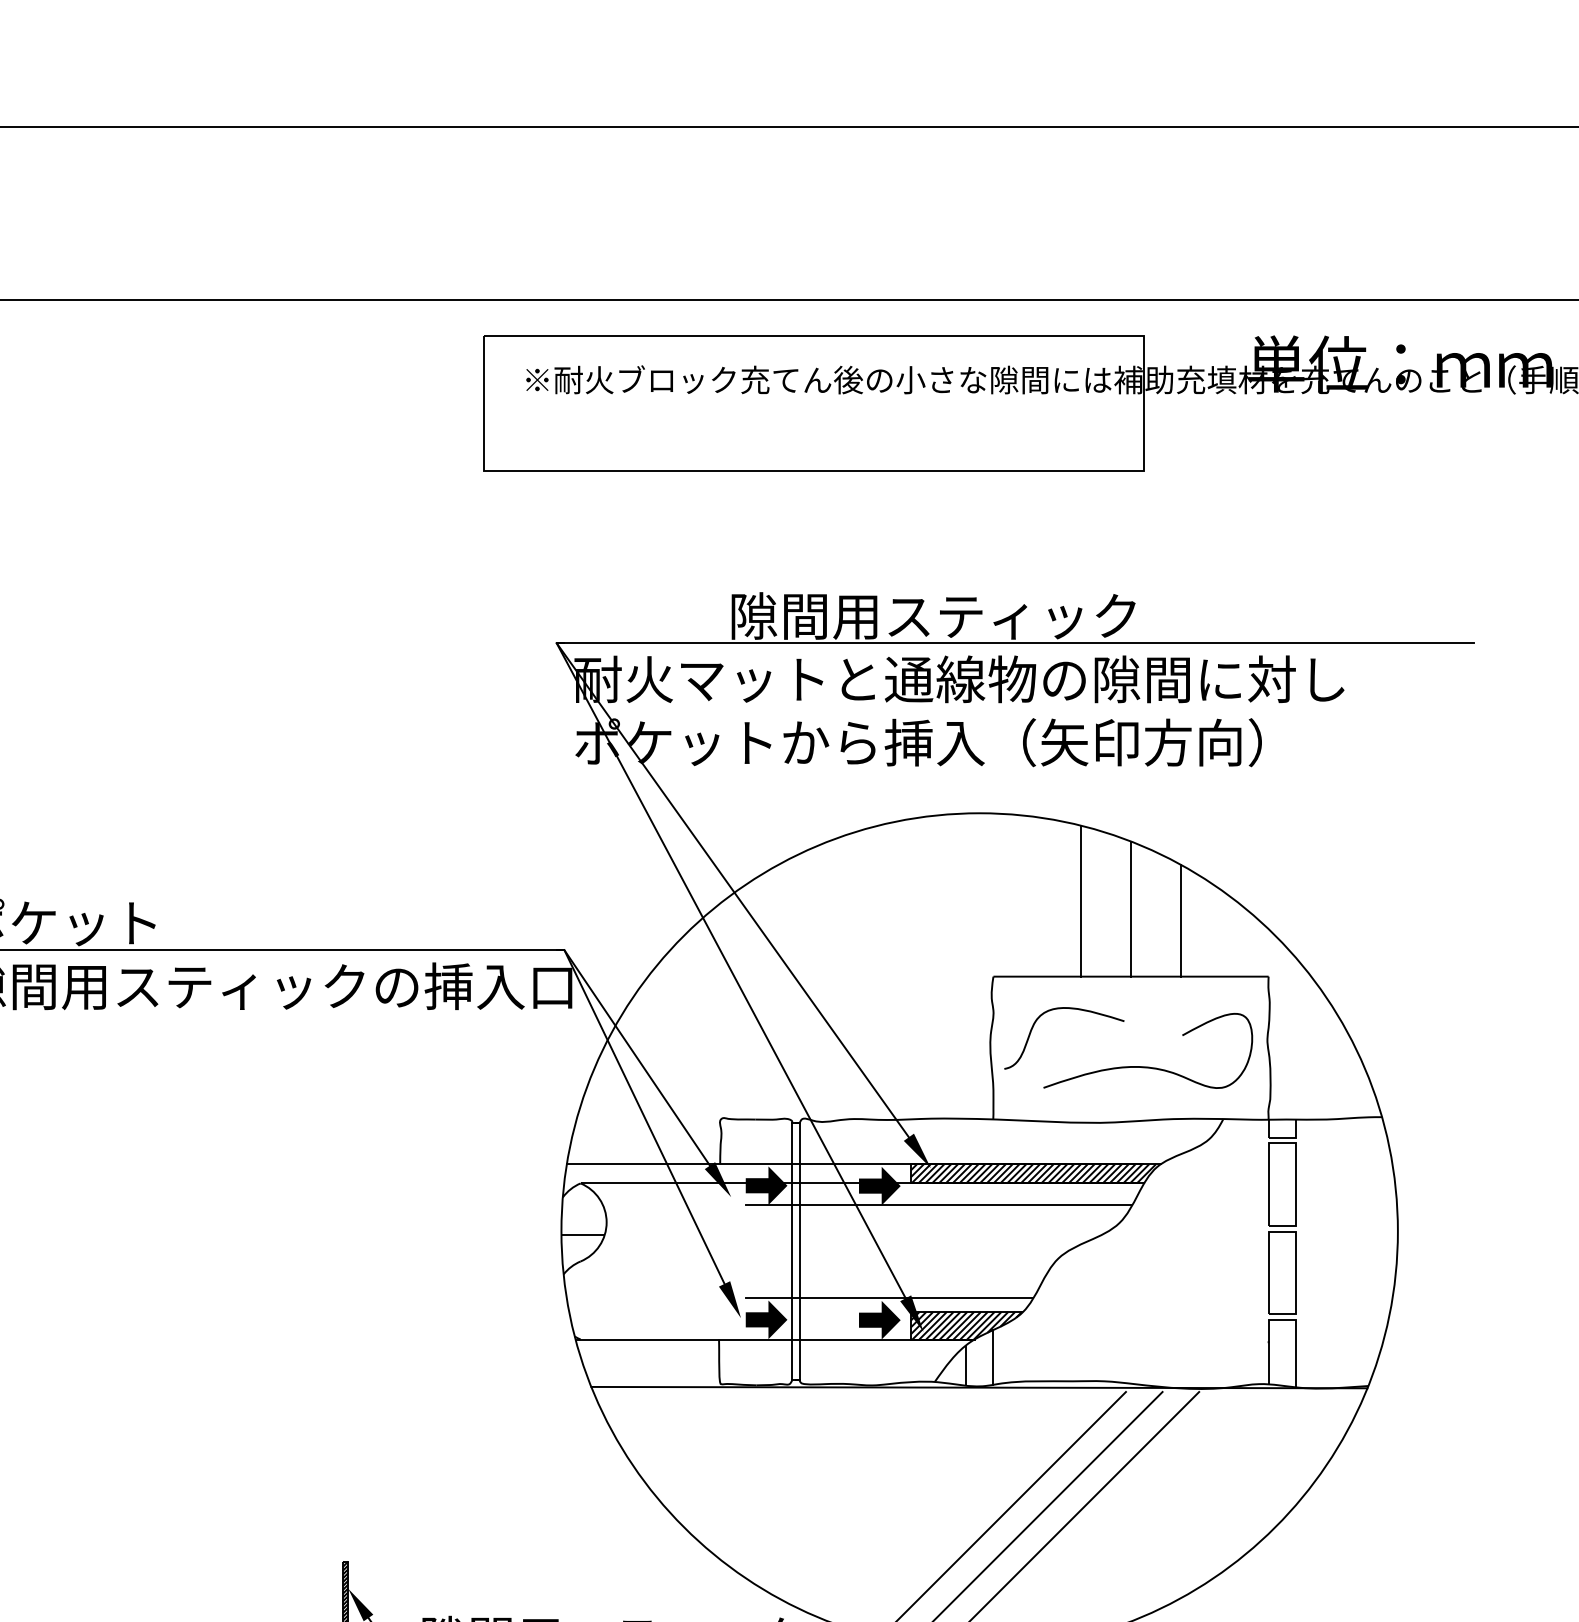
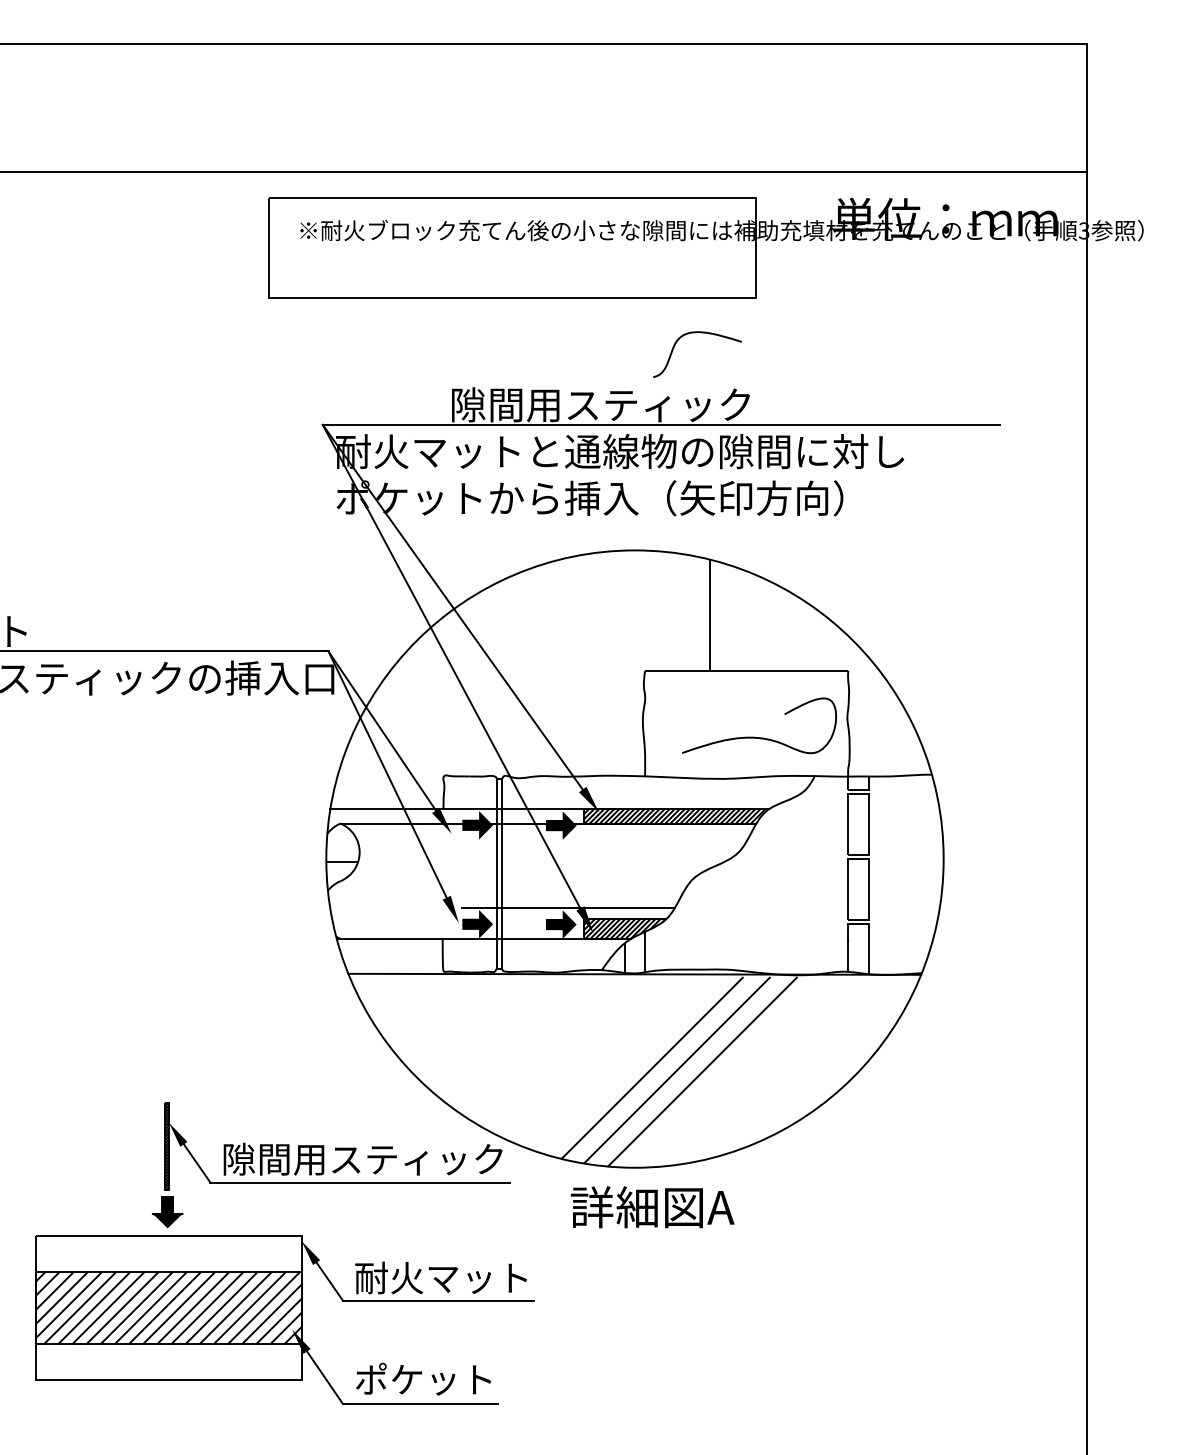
line: (1130, 908) -> (746, 620), removed
line: (1180, 920) -> (783, 629), removed
curve: (1063, 1009) -> (696, 333), moved
line: (938, 1204) -> (604, 839), removed

